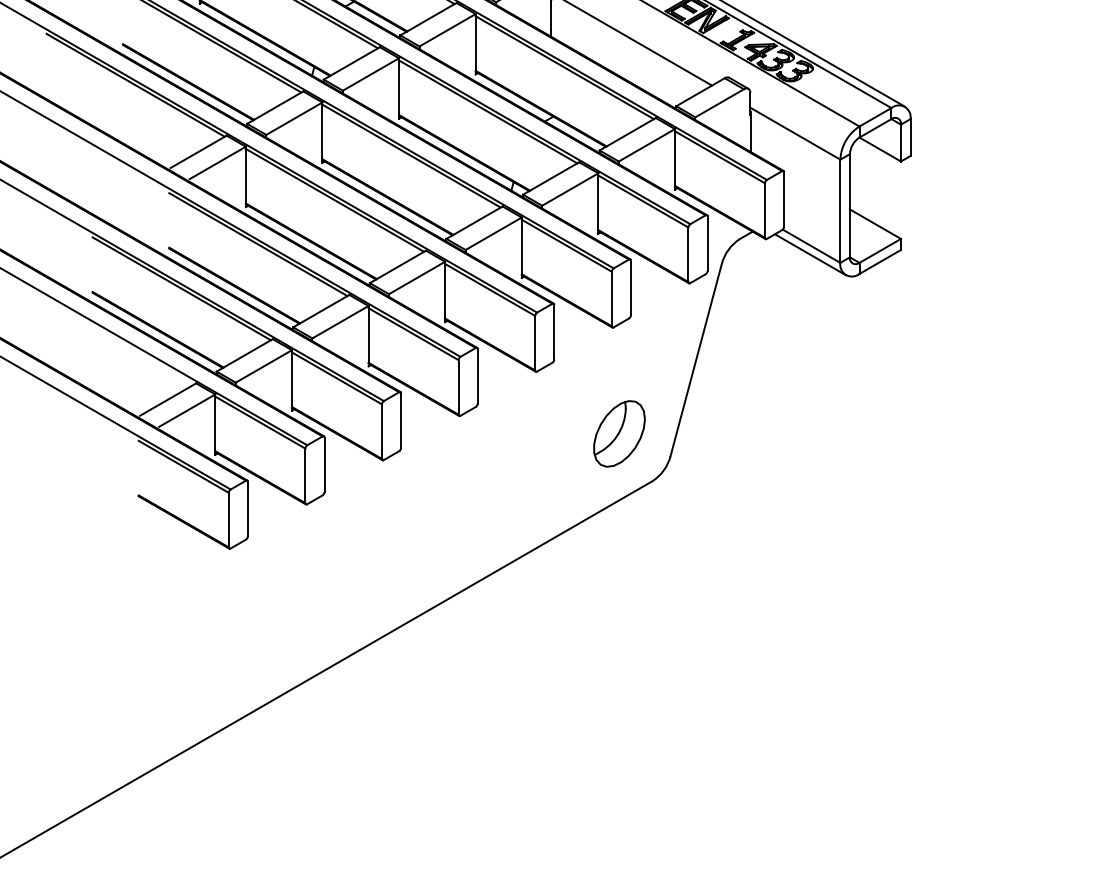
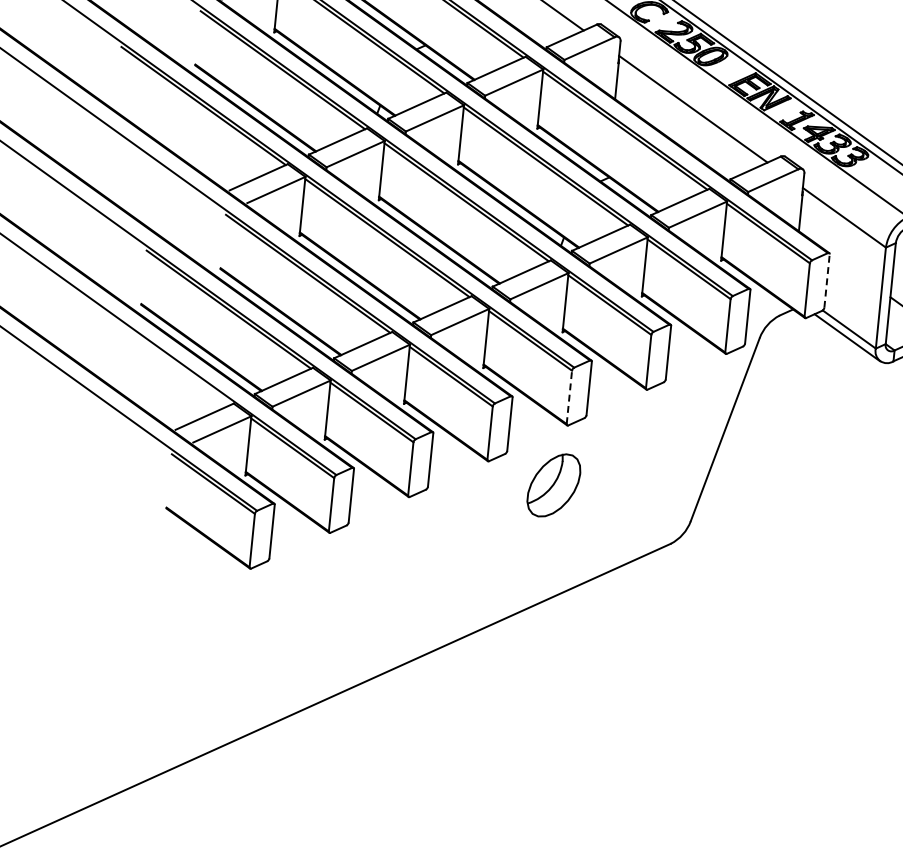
line: (784, 199) -> (827, 281), solid -> dashed
line: (535, 342) -> (569, 396), solid -> dashed
part: (619, 433) -> (554, 485), moved

